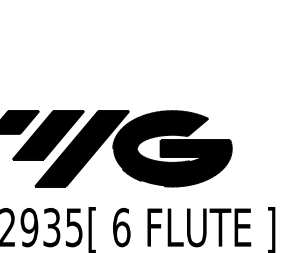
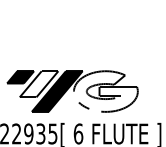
fill: (47, 135) -> (38, 84), removed
fill: (171, 148) -> (105, 91), removed

